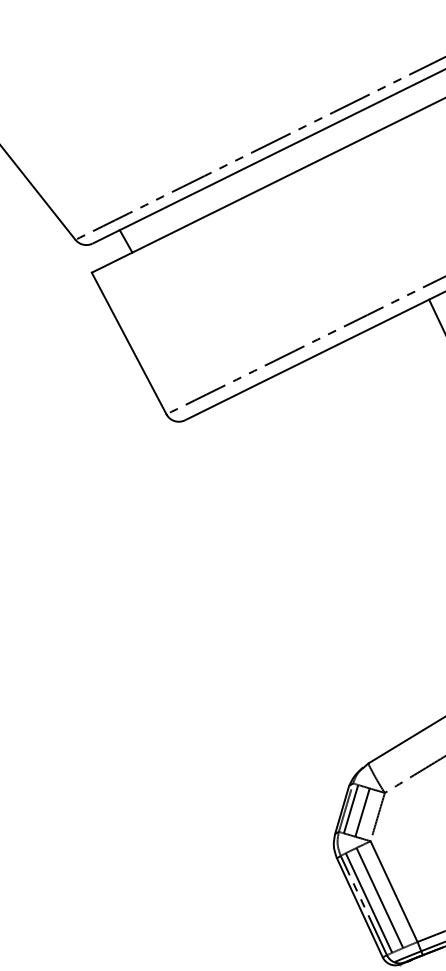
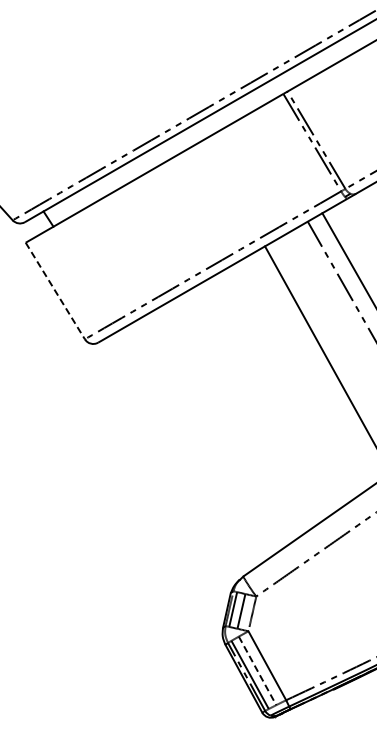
line: (129, 344) -> (55, 291), solid -> dashed
line: (379, 898) -> (257, 671), solid -> dashed

